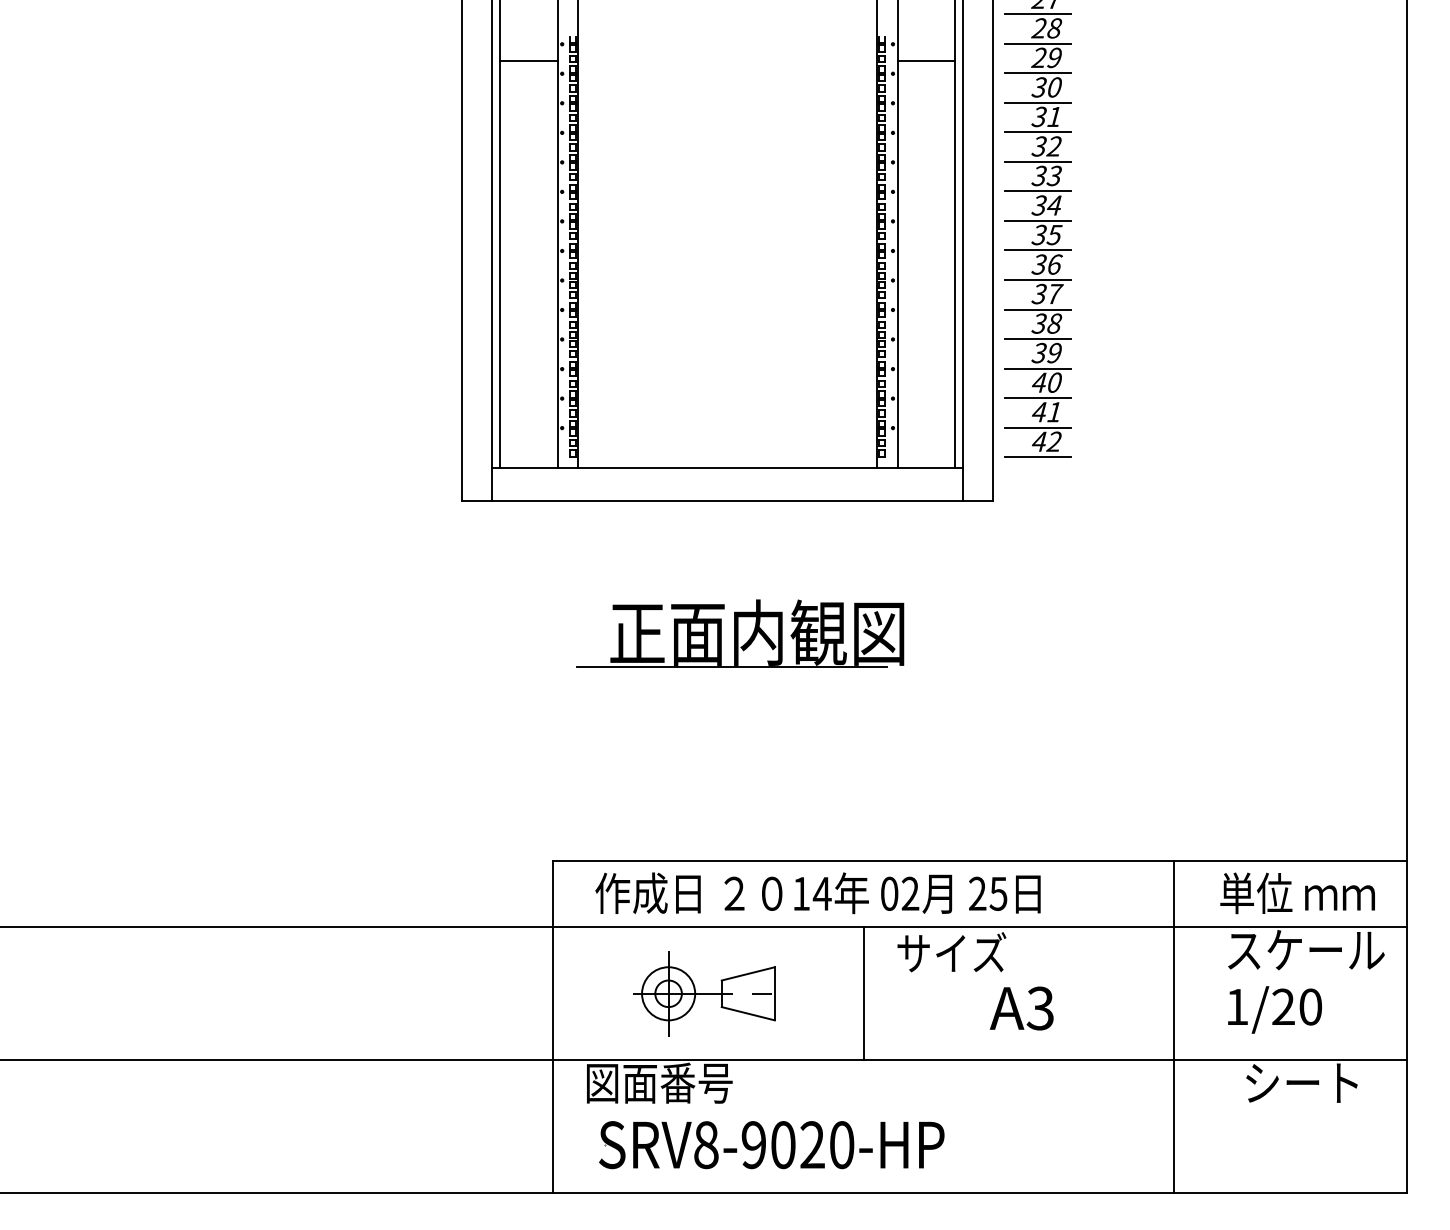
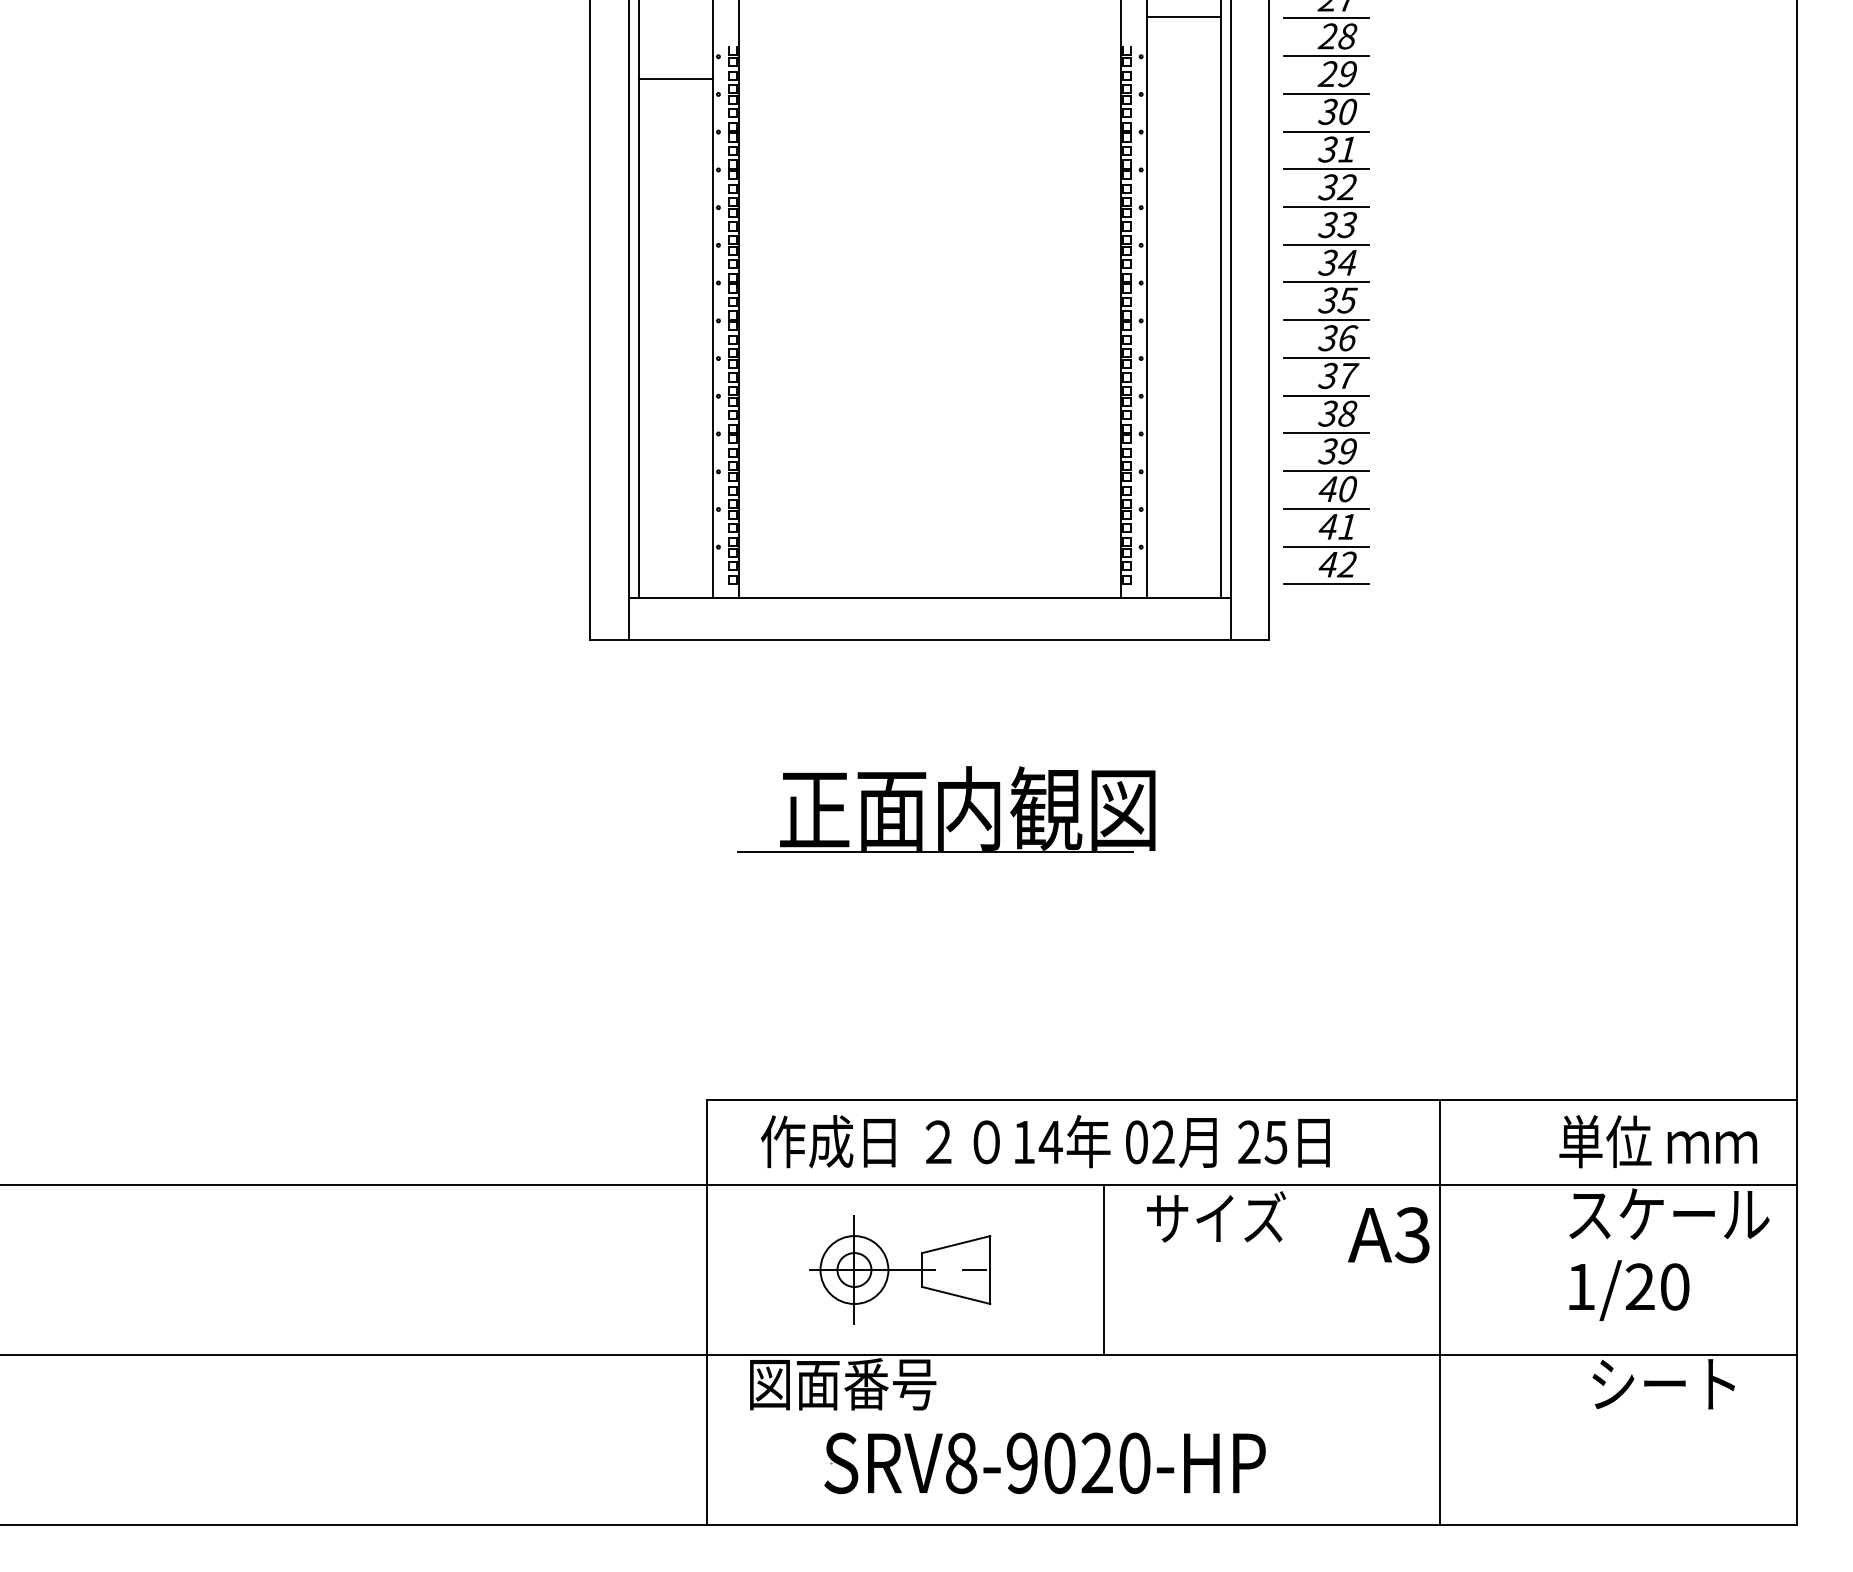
line: (926, 61) -> (1183, 17), moved
text: (1021, 1008) -> (1388, 1235), moved
line: (1174, 1026) -> (1440, 1311), moved
part: (771, 1145) -> (1044, 1463), moved

